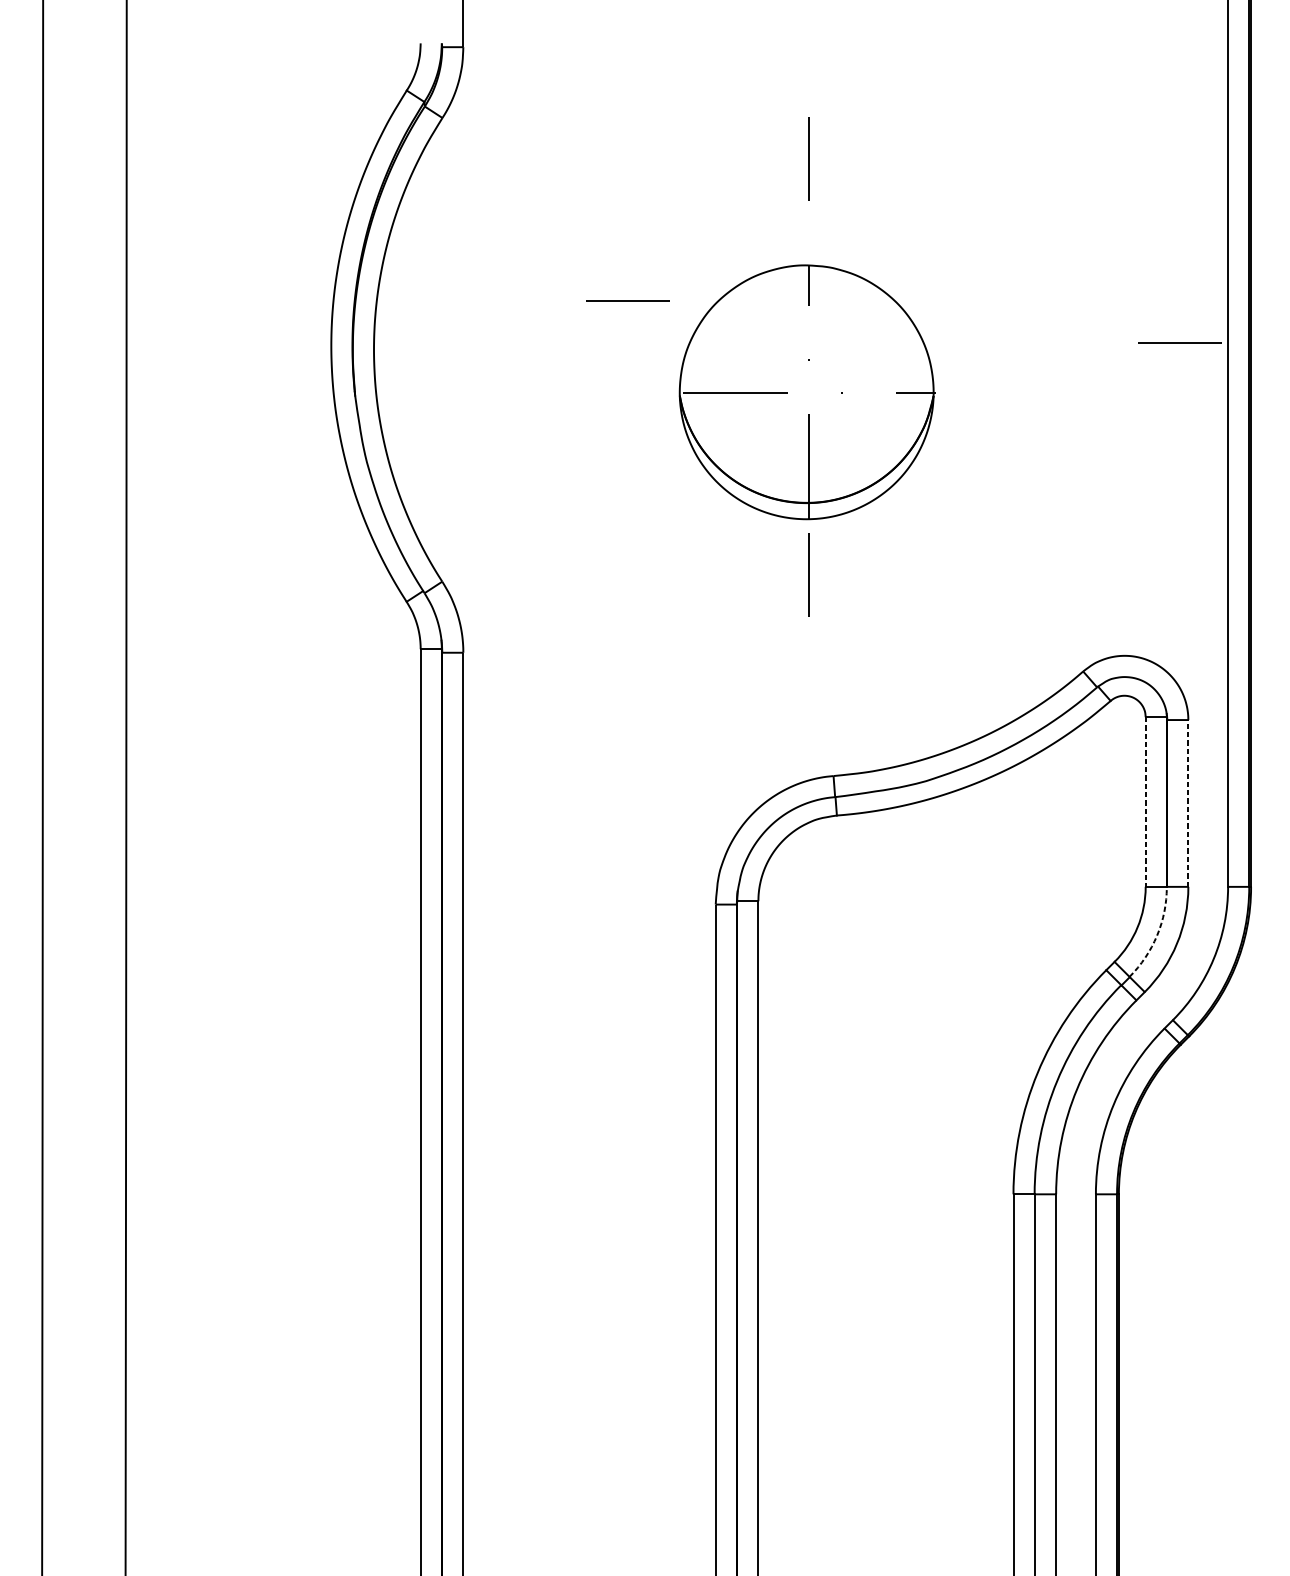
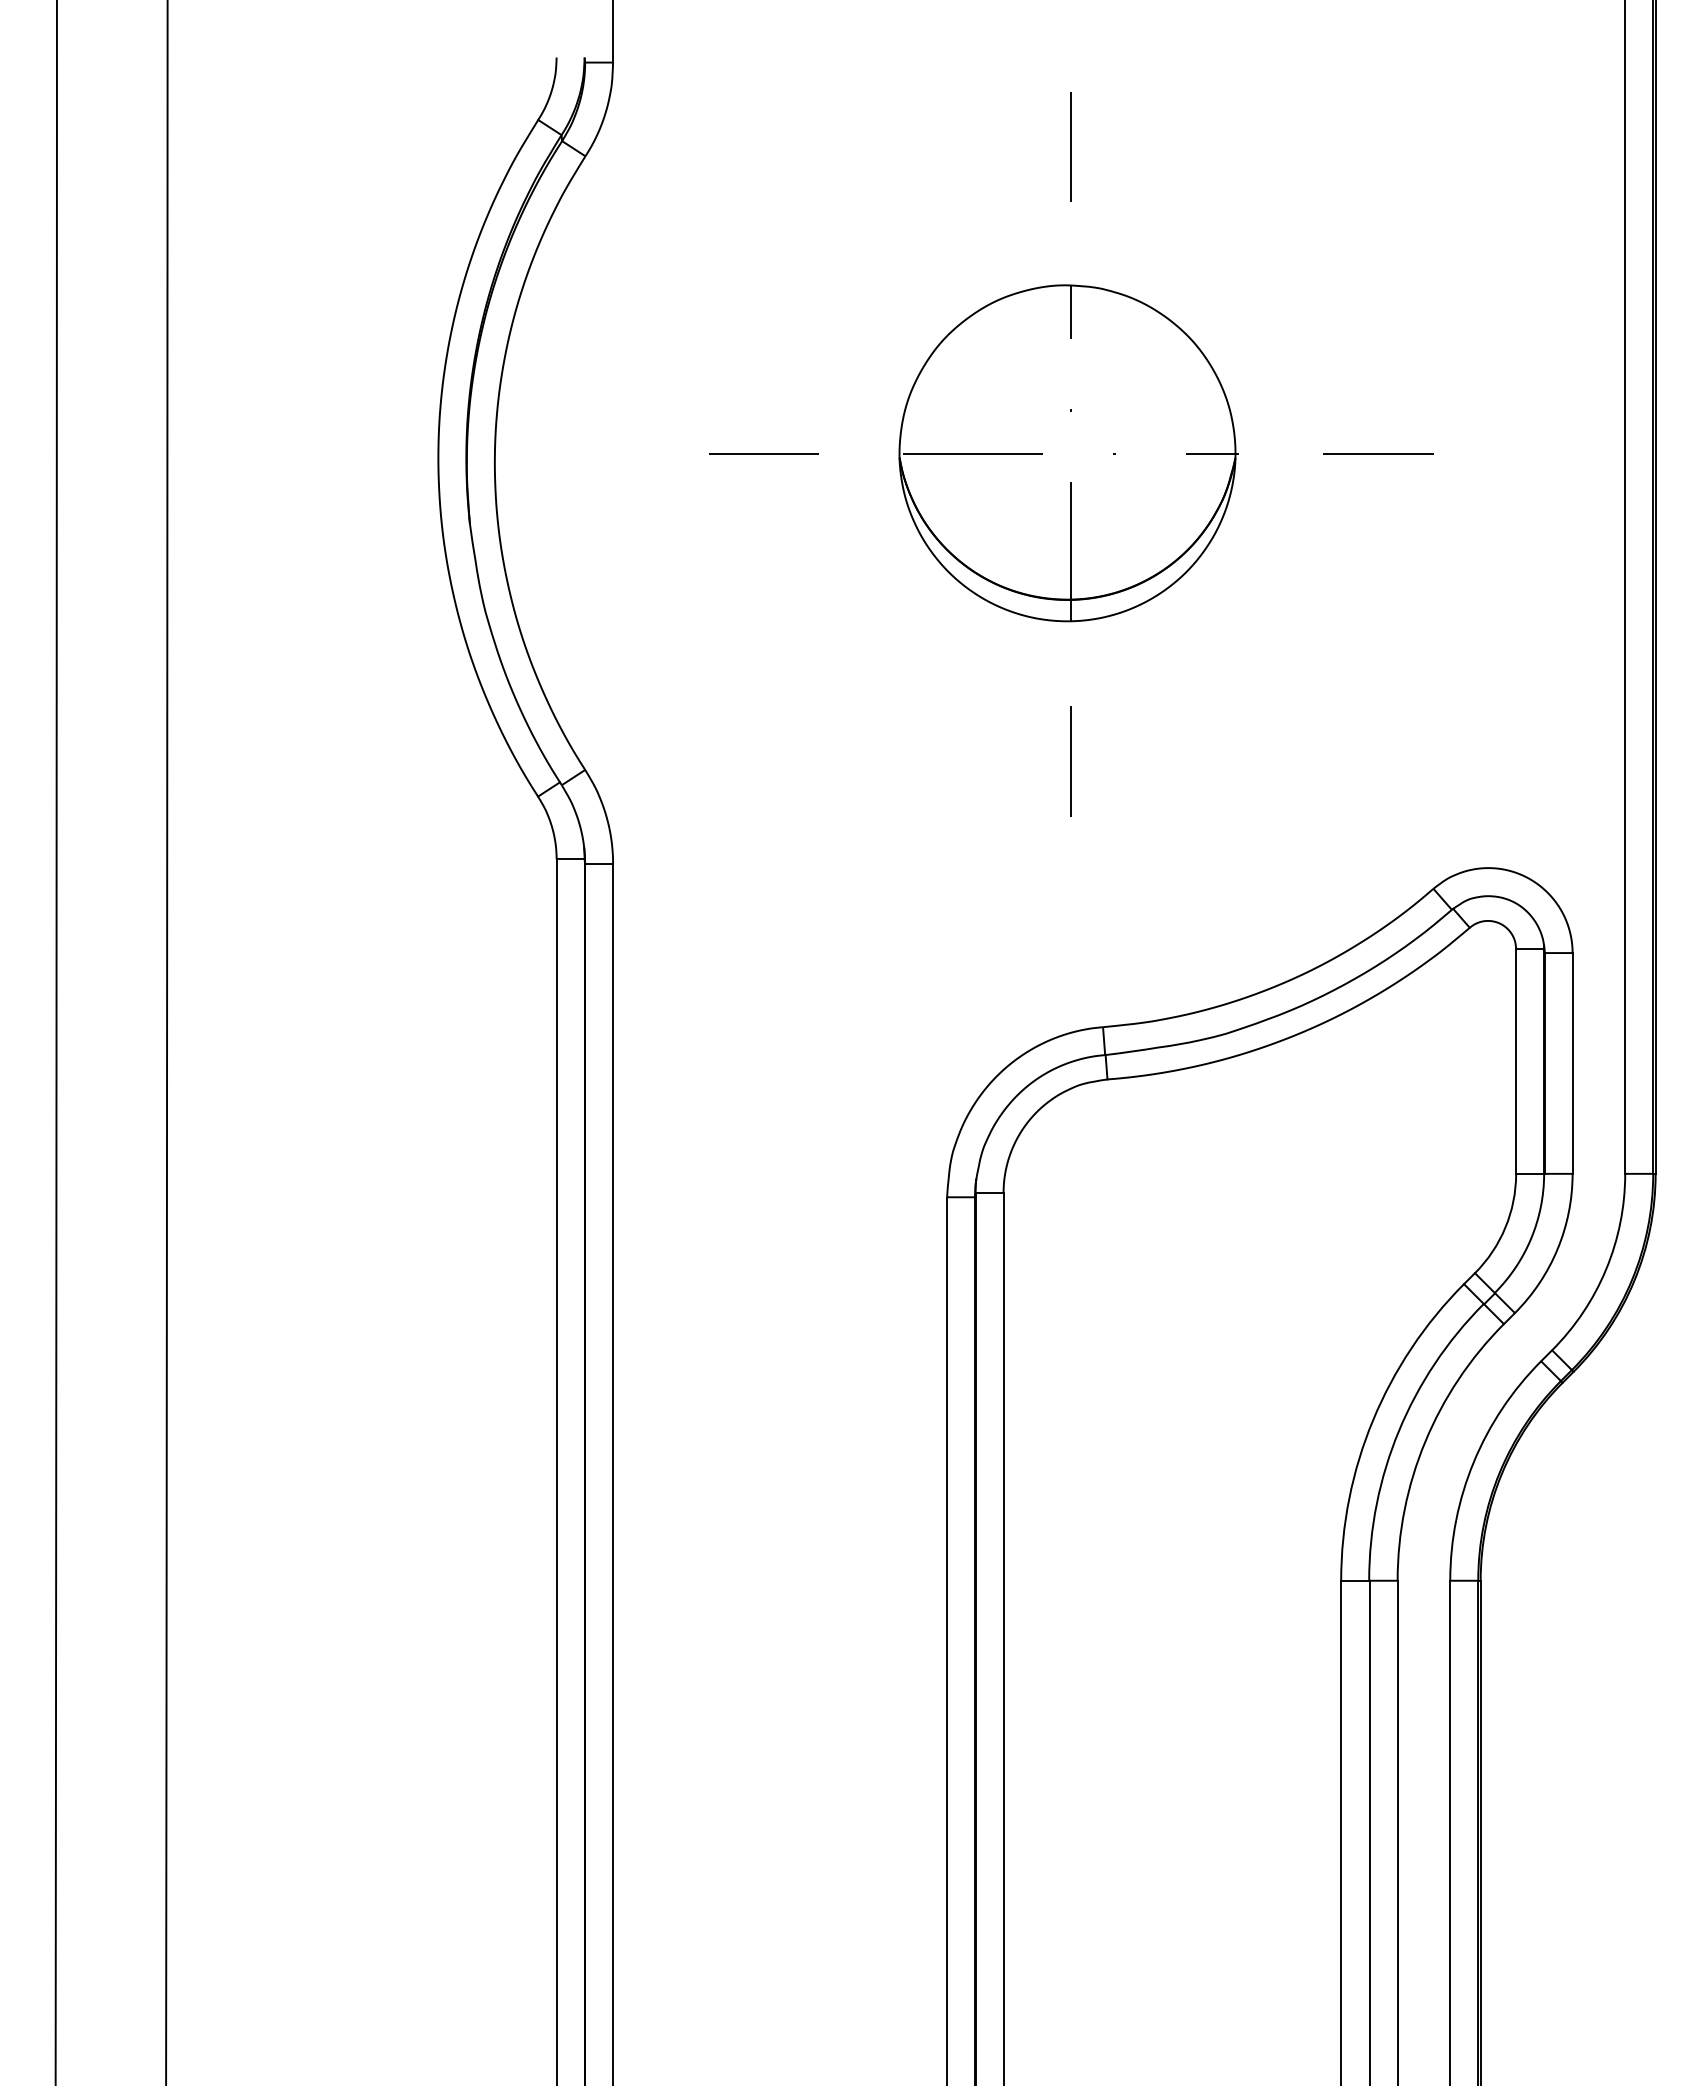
line: (808, 158) -> (1070, 146), moved
line: (627, 300) -> (763, 453), moved
line: (1179, 342) -> (1378, 453), moved
part: (807, 392) -> (1068, 453), moved
line: (1145, 802) -> (1516, 1062), dashed -> solid
line: (1188, 802) -> (1572, 1062), dashed -> solid
arc: (1157, 935) -> (1531, 1238), dashed -> solid

